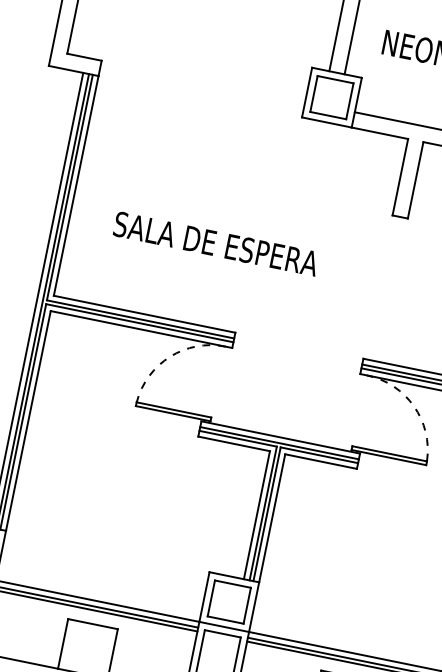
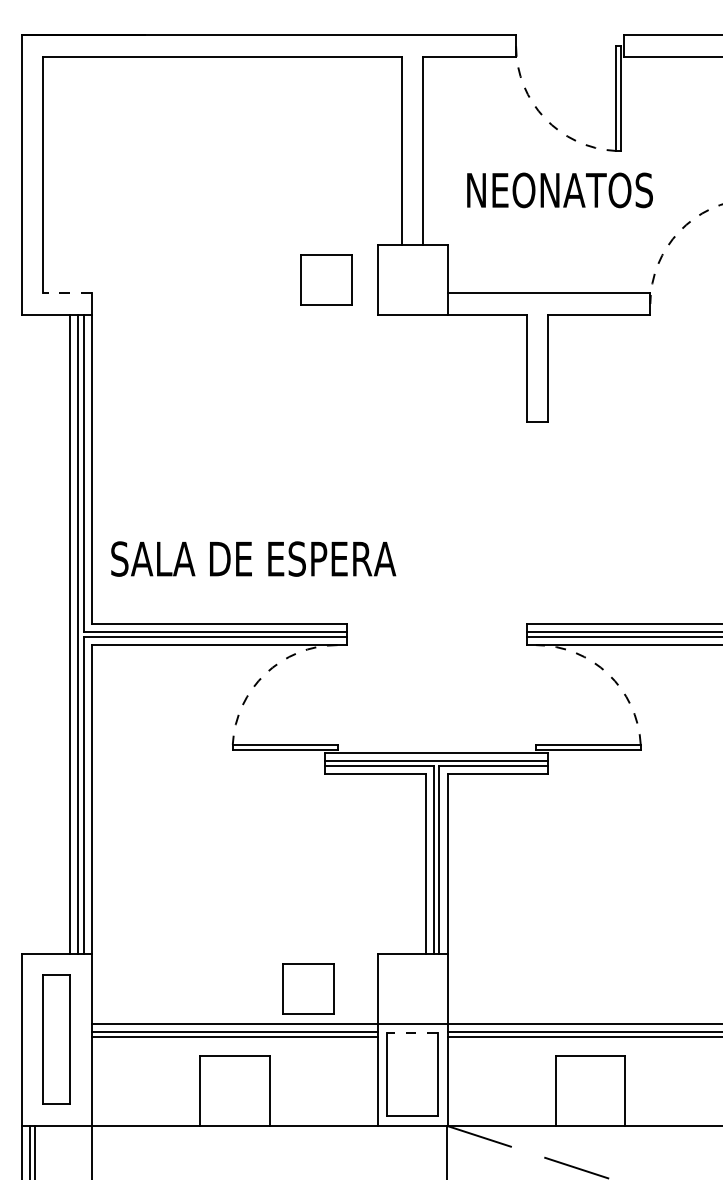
line: (84, 57) -> (67, 293), solid -> dashed
part: (331, 97) -> (326, 279), moved
text: (216, 243) -> (253, 558), moved
part: (229, 601) -> (308, 988), moved
line: (222, 633) -> (412, 1033), solid -> dashed

